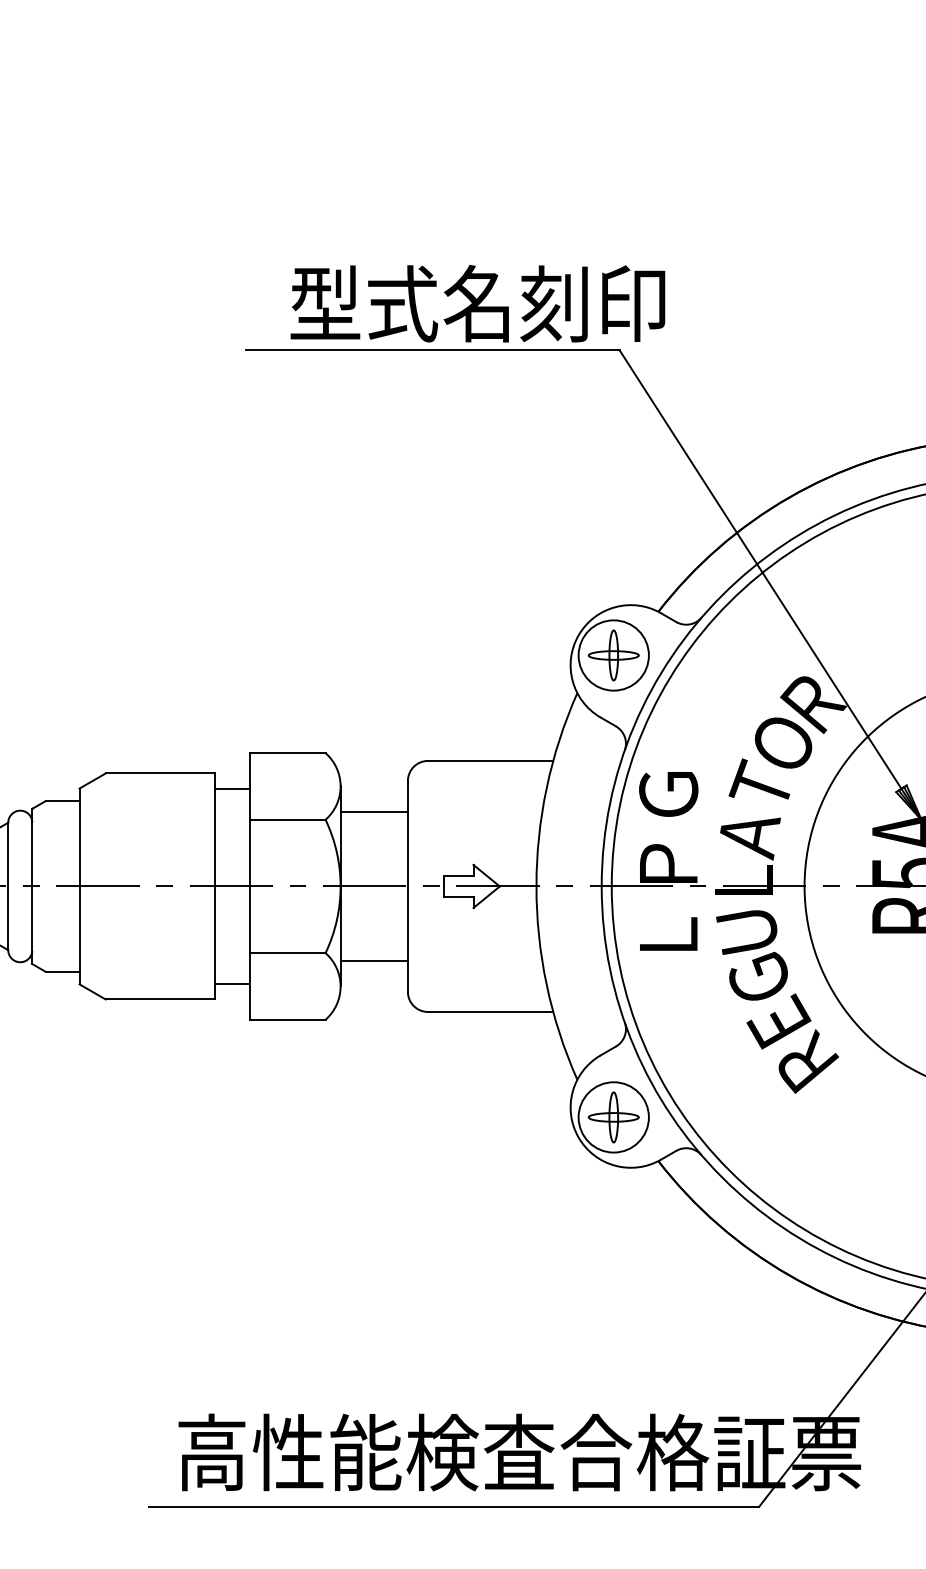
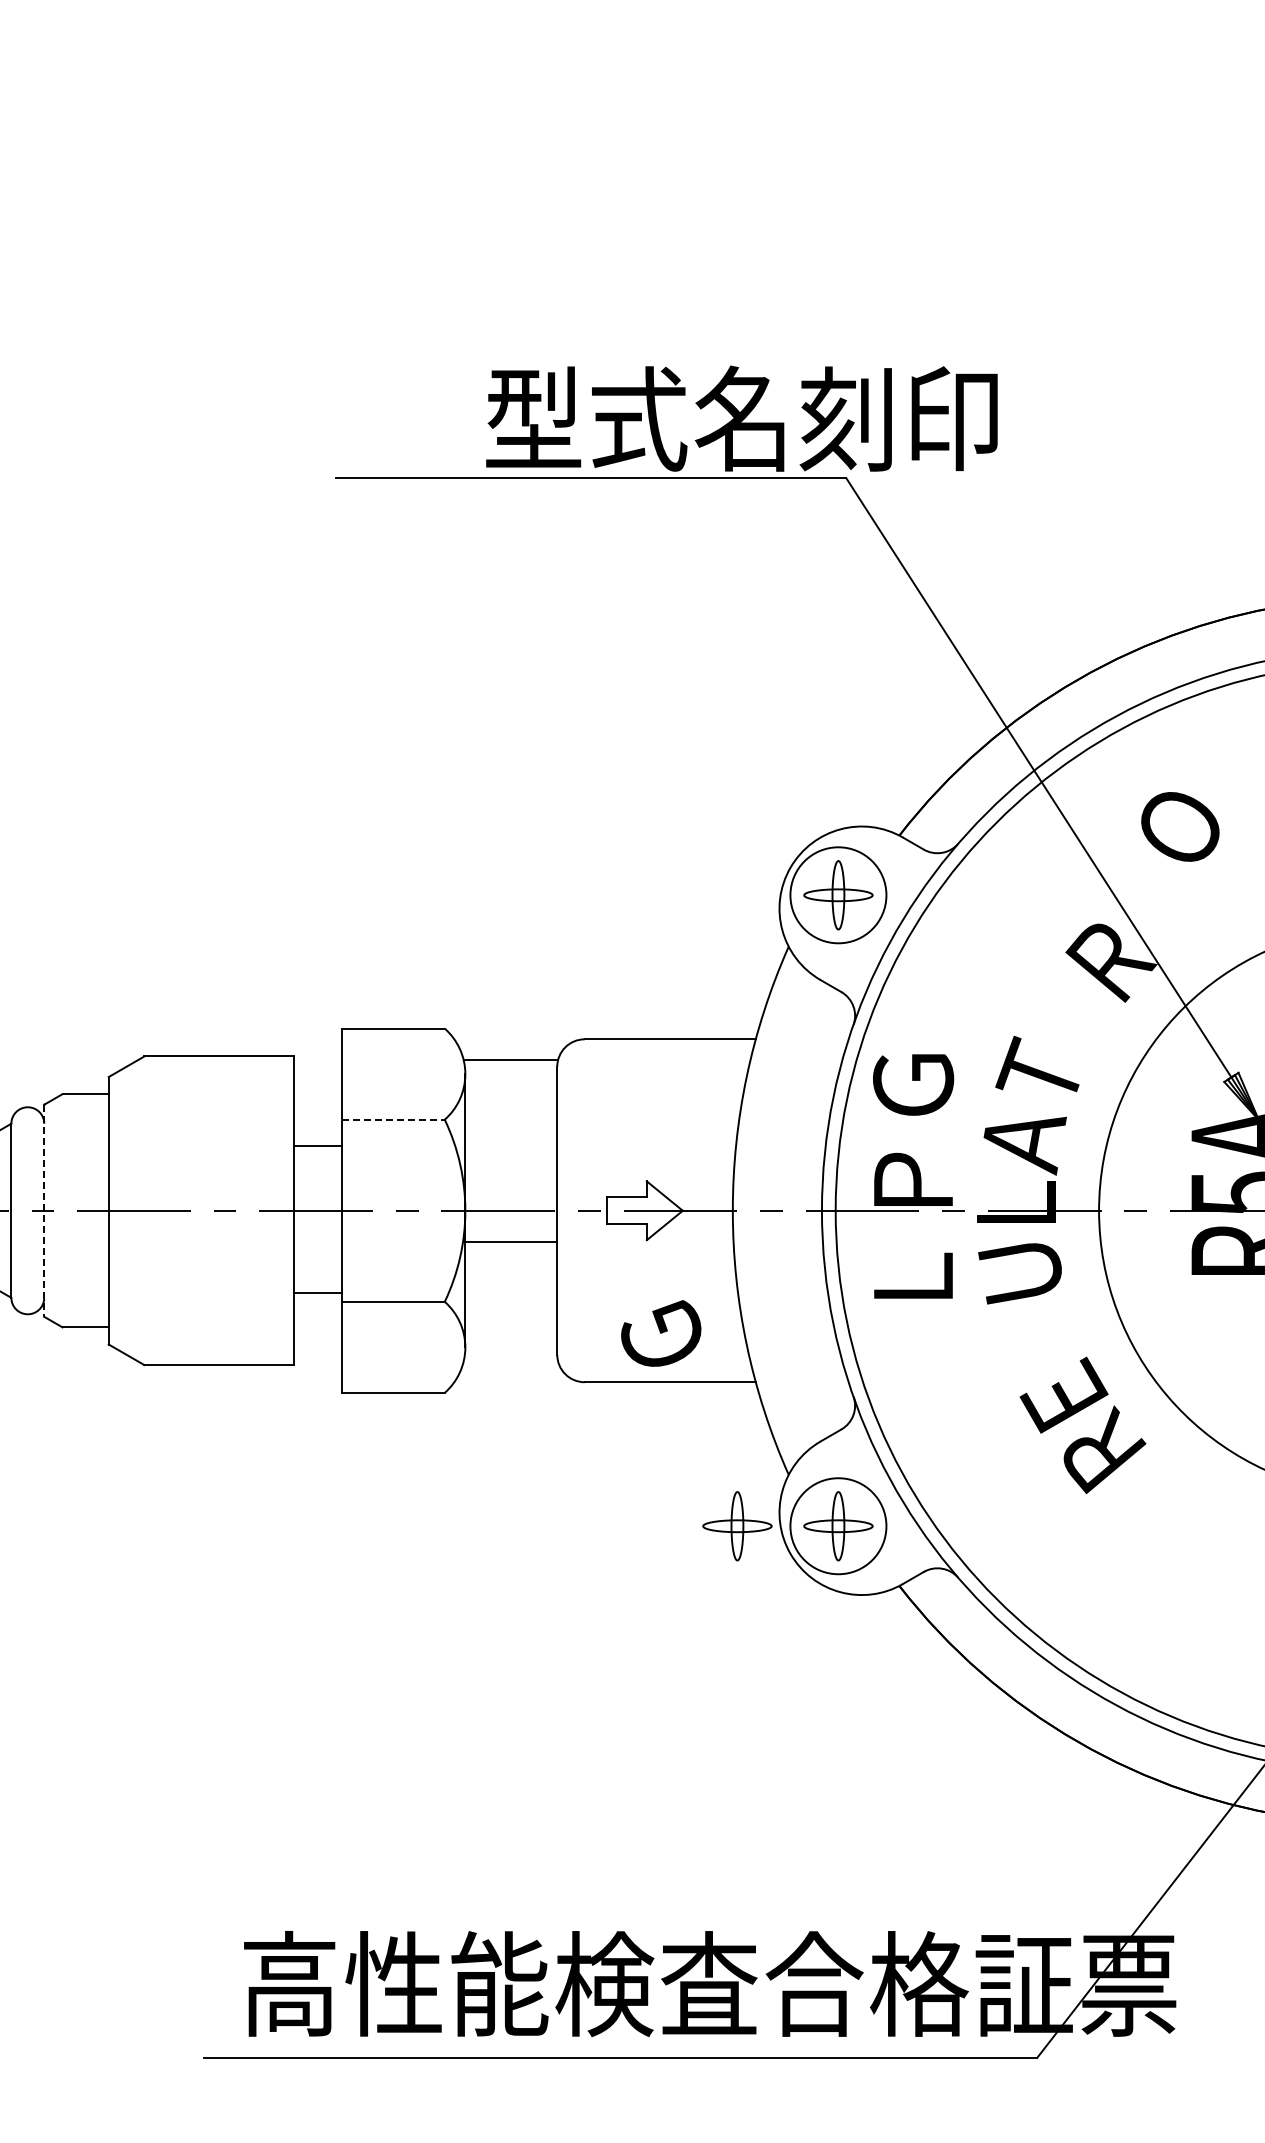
text: (477, 303) -> (741, 418), moved
text: (783, 742) -> (1180, 826), moved
line: (232, 788) -> (317, 1146), moved
line: (374, 812) -> (511, 1060), moved
line: (288, 819) -> (393, 1119), solid -> dashed
line: (32, 886) -> (44, 1211), solid -> dashed
line: (374, 960) -> (511, 1242), moved
text: (758, 976) -> (661, 1333), moved
line: (232, 984) -> (317, 1292), moved
part: (539, 1117) -> (737, 1526), added

